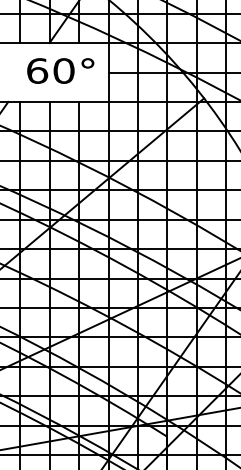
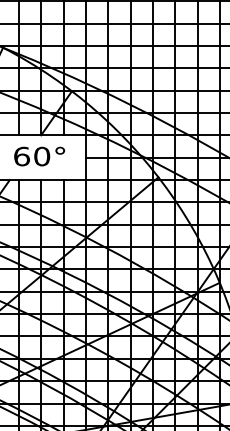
text: (60, 70) -> (39, 156), moved

